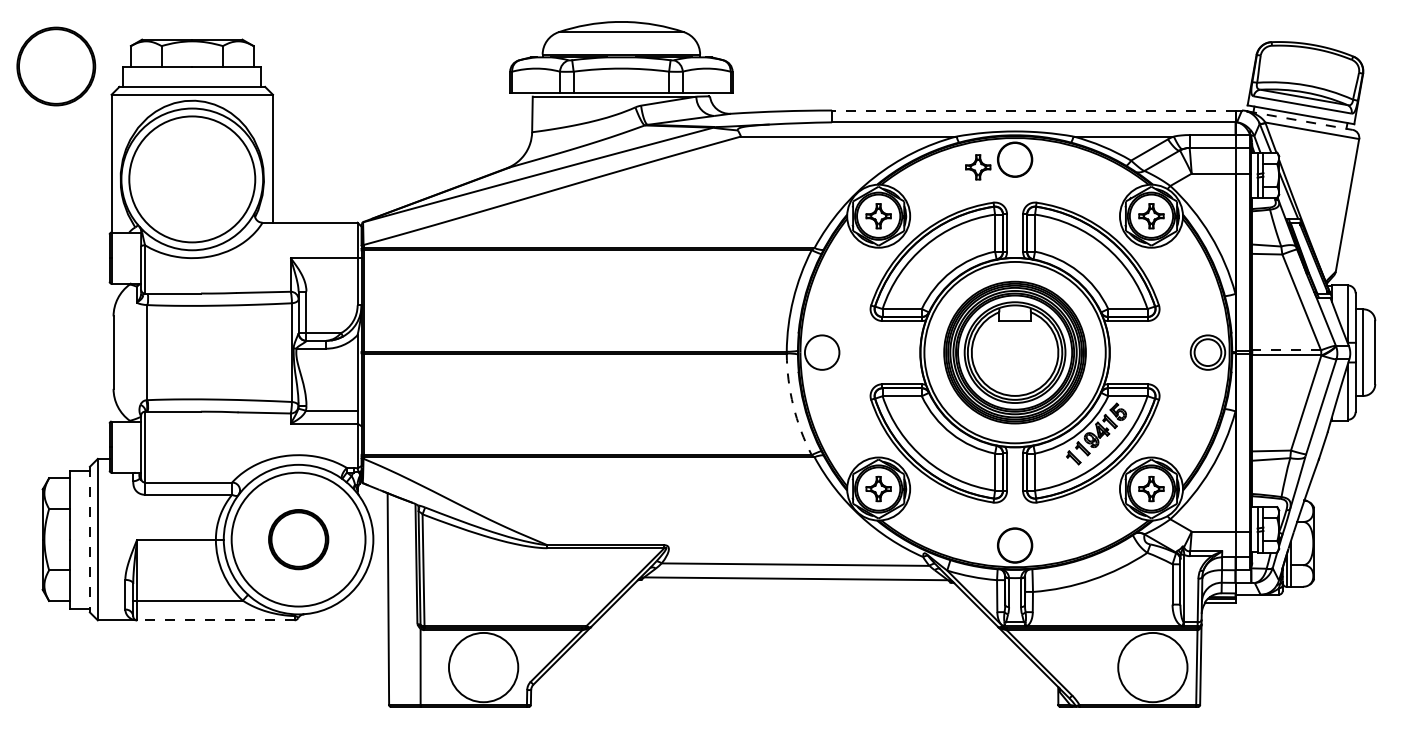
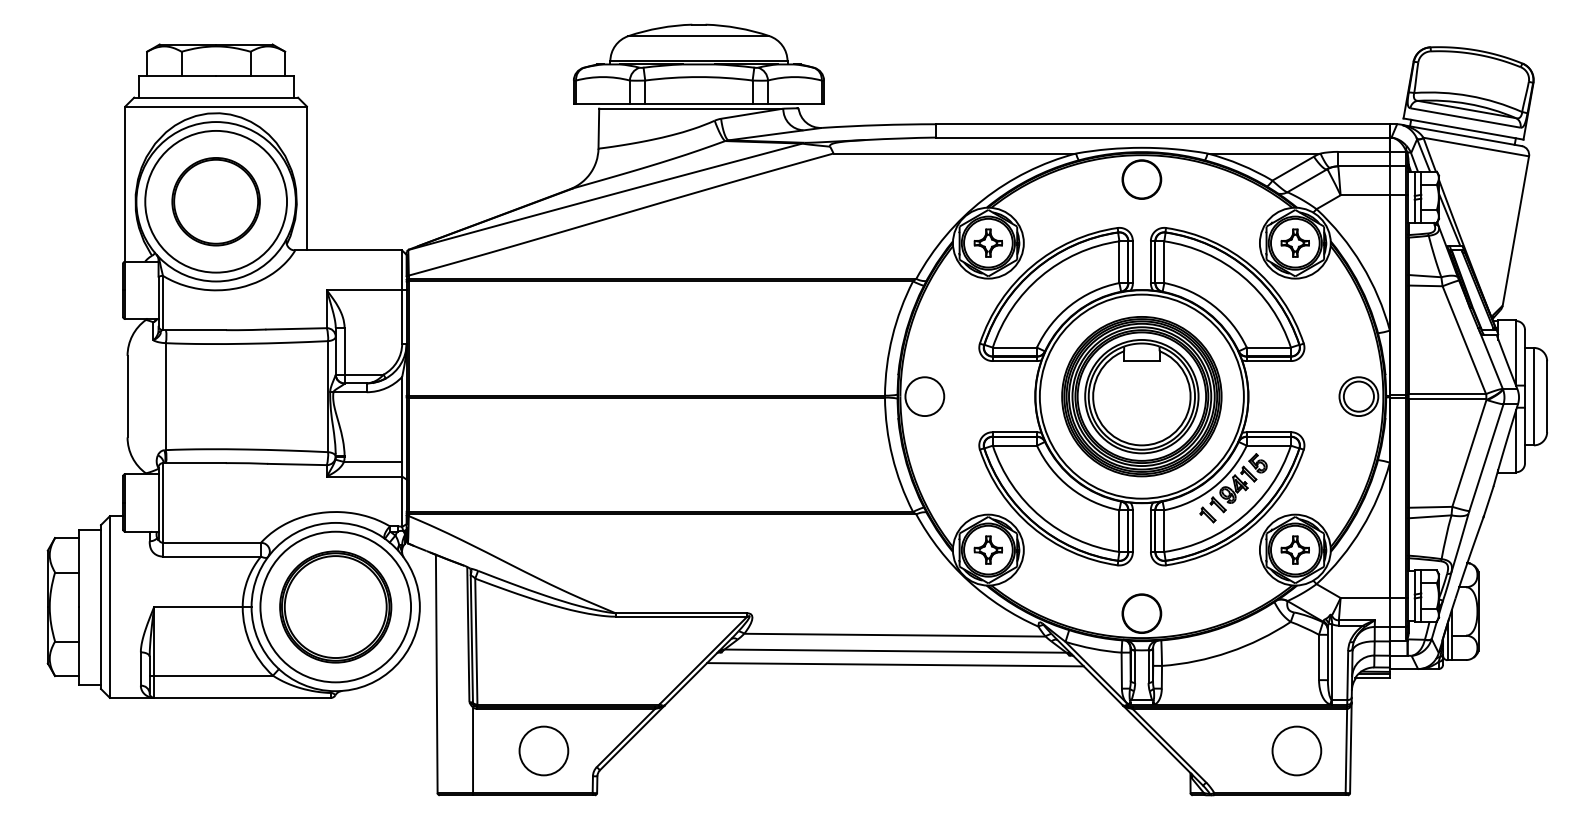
part: (55, 66) -> (215, 201), moved
line: (1033, 110) -> (1162, 124), dashed -> solid
line: (1300, 120) -> (1462, 135), dashed -> solid
part: (978, 166) -> (1100, 187), removed
line: (1286, 350) -> (1447, 394), dashed -> solid
arc: (793, 405) -> (892, 456), dashed -> solid
part: (298, 539) -> (335, 606), size x1.67
line: (89, 540) -> (100, 607), dashed -> solid
line: (796, 590) -> (895, 664), added
line: (215, 620) -> (242, 697), dashed -> solid
circle: (483, 667) -> (543, 750), size x0.62
circle: (1152, 667) -> (1296, 750), size x0.62

